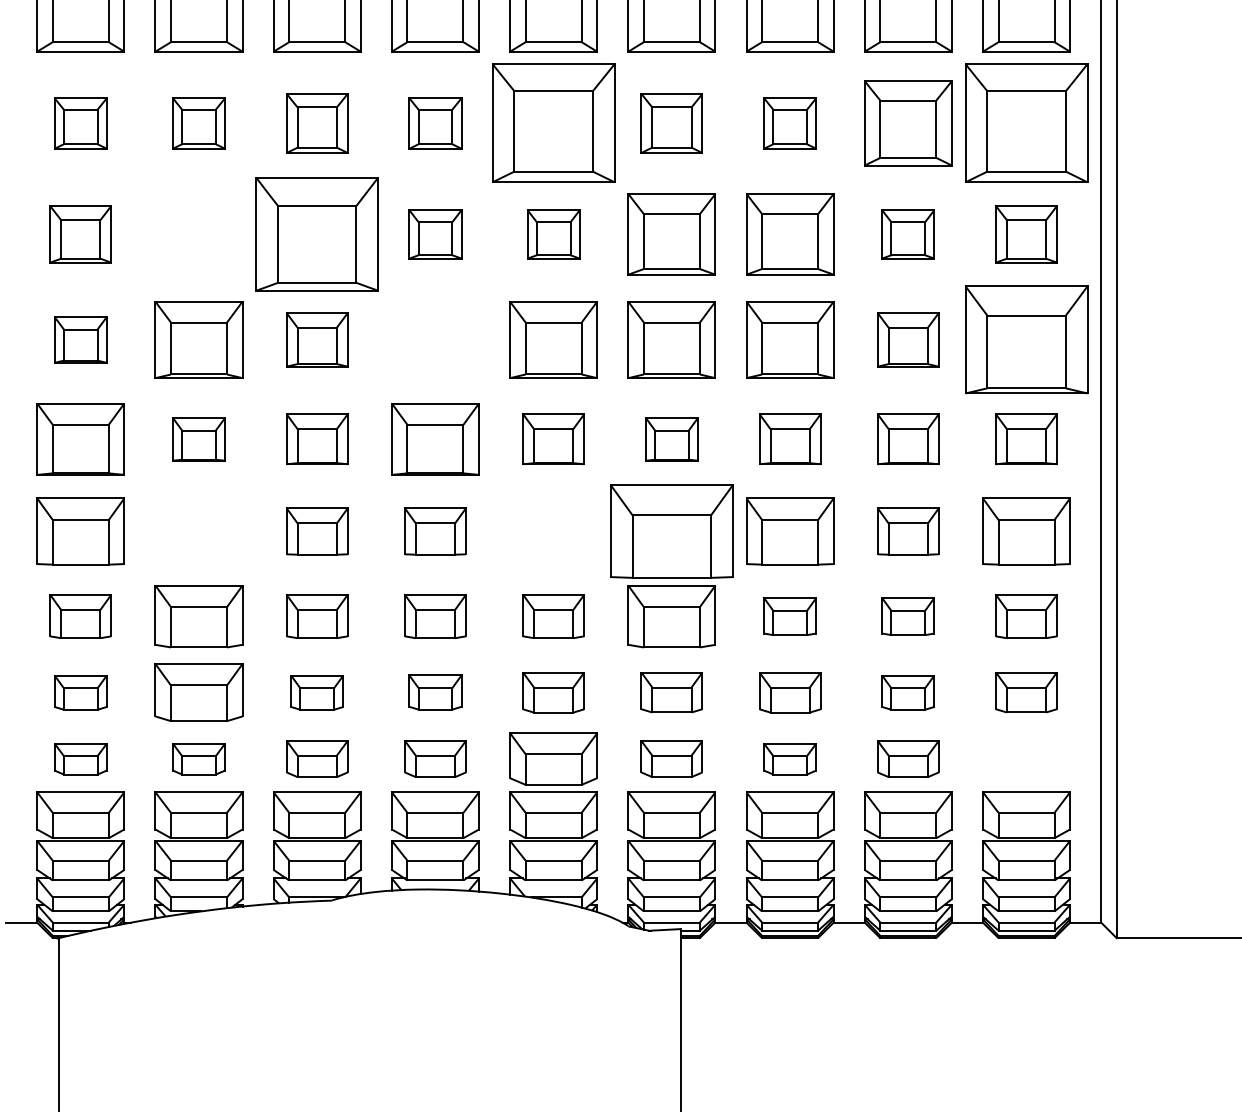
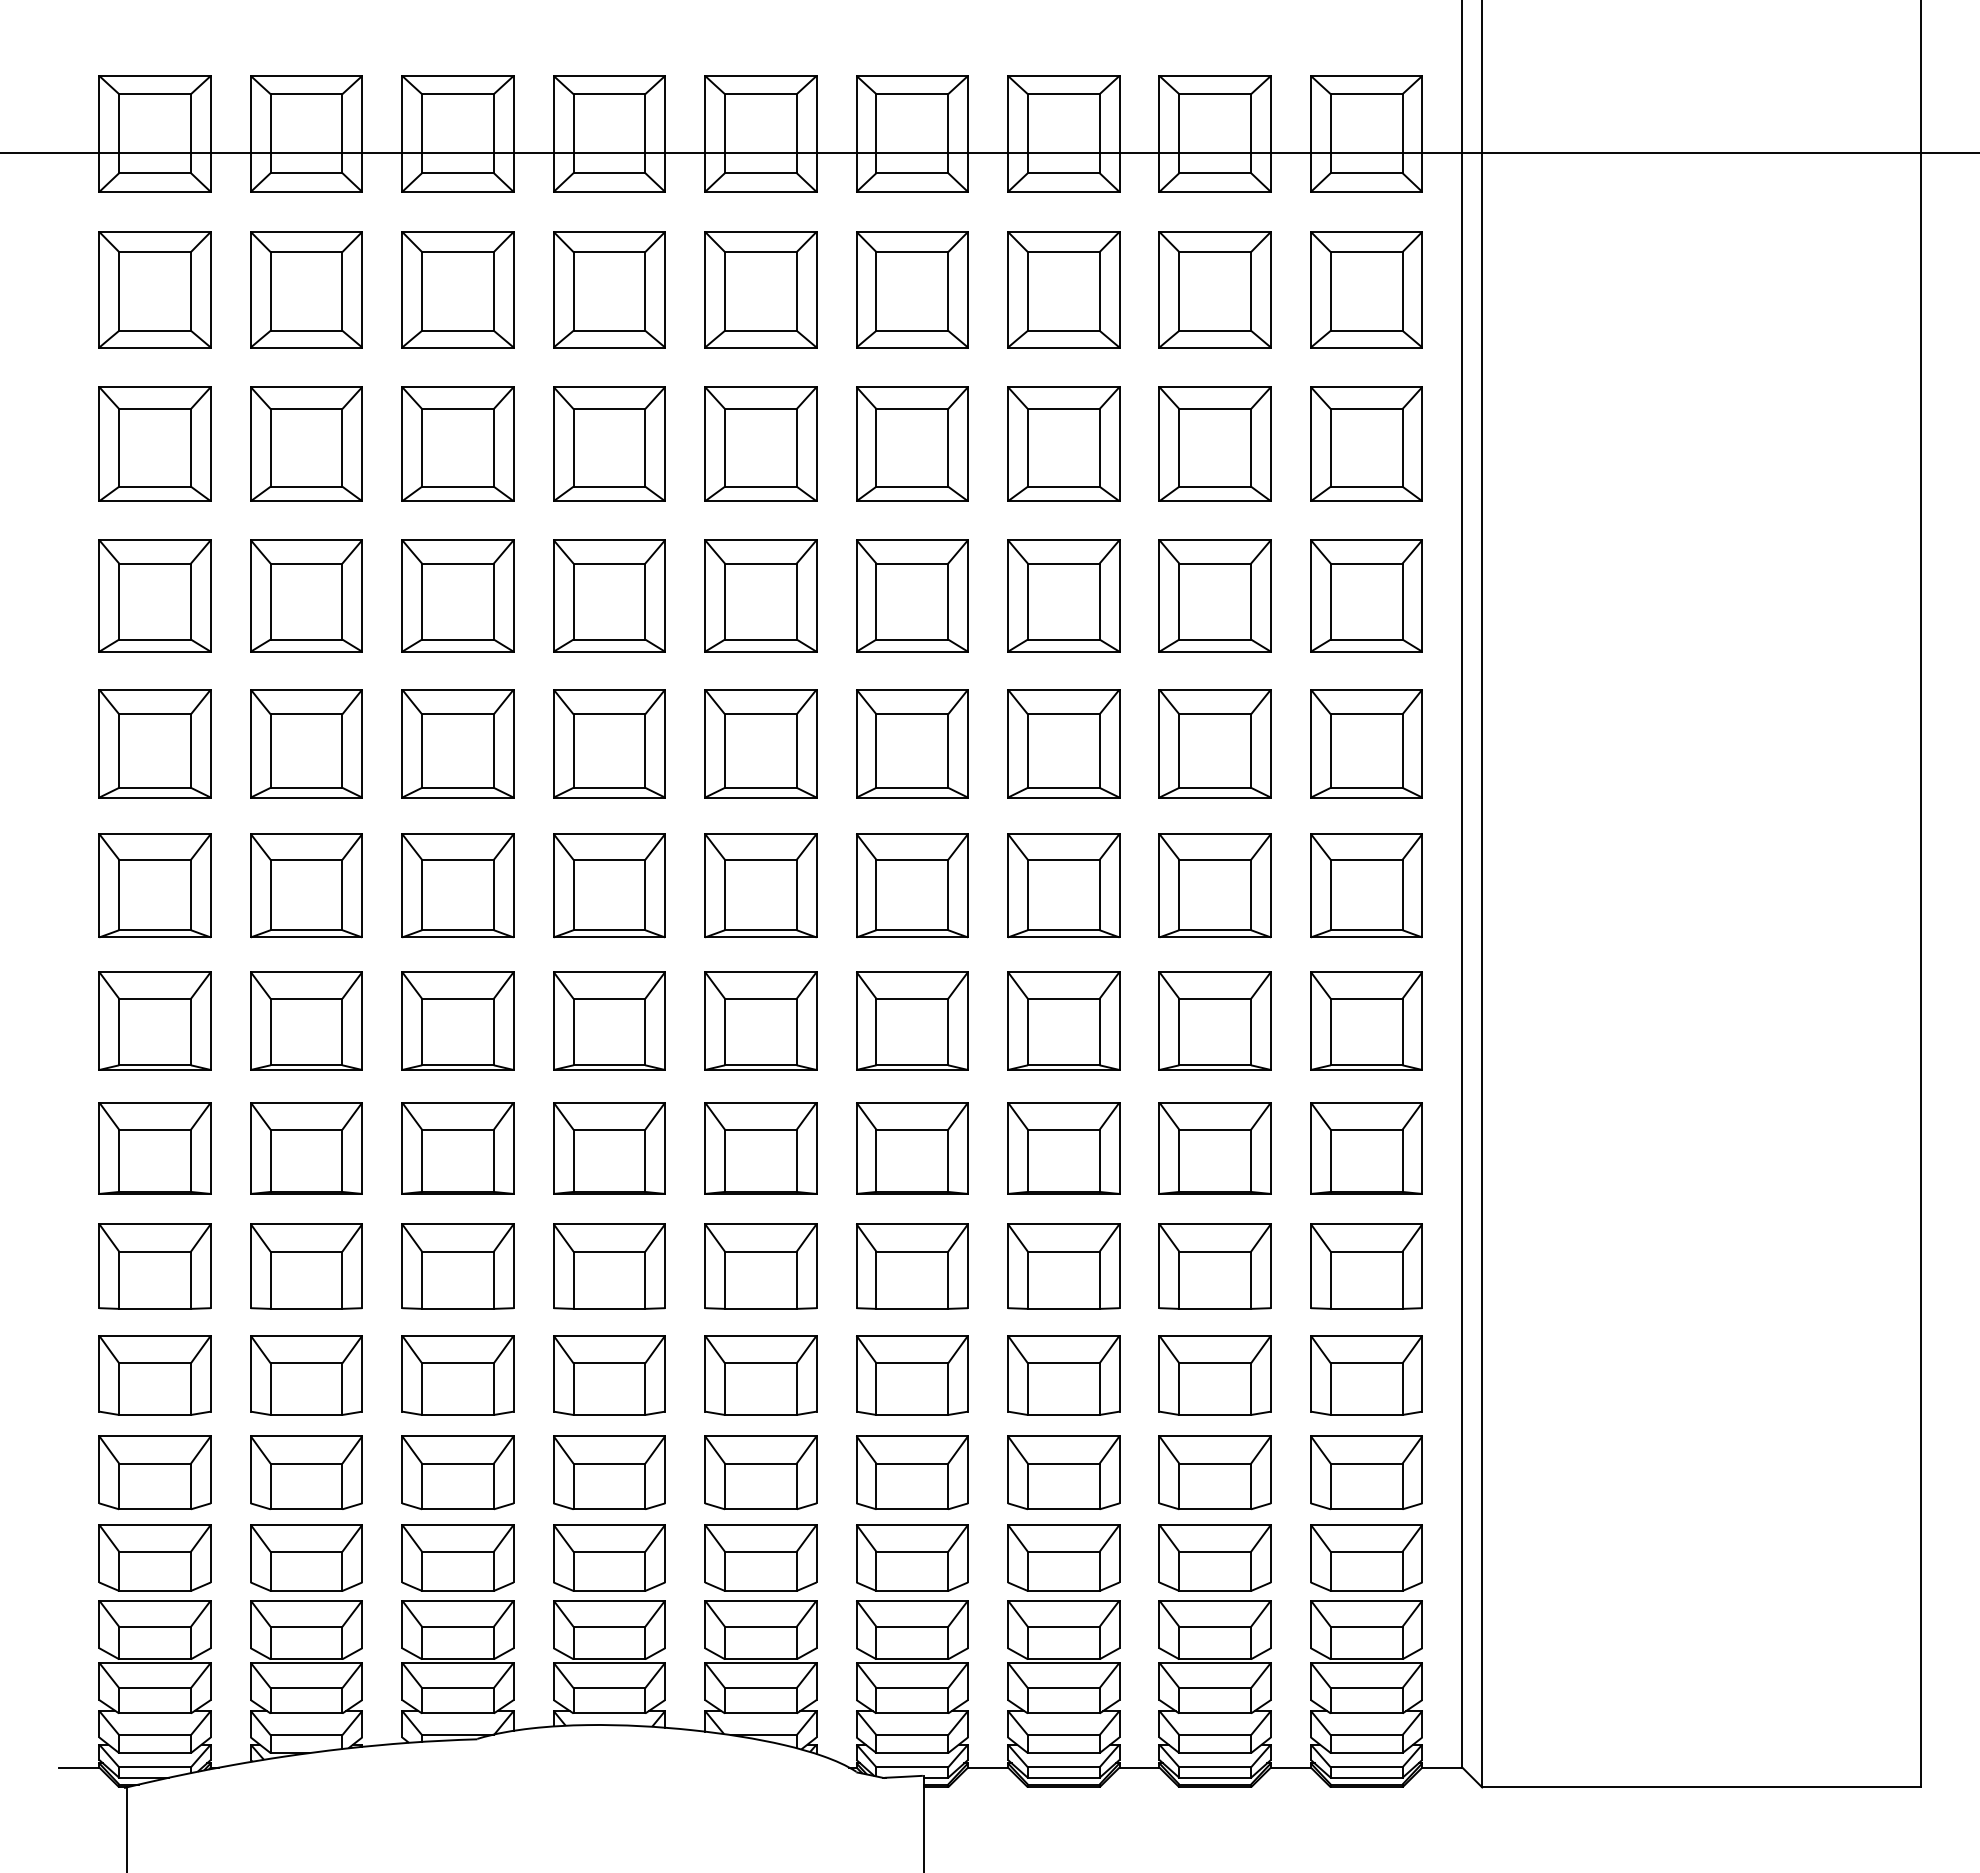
part: (80, 123) -> (154, 743), size x1.67
part: (198, 123) -> (306, 743), size x1.67
part: (316, 123) -> (457, 743), size x1.43
part: (435, 123) -> (609, 743), size x1.67
part: (553, 123) -> (760, 743), size x0.71
part: (672, 123) -> (912, 743), size x1.43
part: (789, 123) -> (1063, 743), size x1.67
part: (1026, 123) -> (1366, 743), size x0.71
part: (80, 234) -> (154, 885), size x1.43
part: (198, 234) -> (306, 885), added
part: (316, 234) -> (457, 885), size x0.71
part: (435, 234) -> (609, 885), size x1.67
part: (553, 234) -> (760, 885), size x1.67
part: (907, 234) -> (1214, 885), size x1.67
part: (1026, 234) -> (1366, 885), size x1.43
part: (80, 339) -> (154, 1020), size x1.67
part: (316, 339) -> (457, 1020), size x1.43
part: (435, 339) -> (609, 1020), added
part: (907, 339) -> (1214, 1020), size x1.43
part: (1026, 339) -> (1366, 1020), size x0.71
part: (198, 439) -> (306, 1148), size x1.67
part: (316, 439) -> (457, 1148), size x1.43
part: (553, 439) -> (760, 1148), size x1.43
part: (672, 439) -> (912, 1148), size x1.67
part: (789, 439) -> (1063, 1148), size x1.43
part: (907, 439) -> (1214, 1148), size x1.43
part: (1026, 439) -> (1366, 1148), size x1.43
part: (198, 531) -> (306, 1266), added
part: (316, 531) -> (457, 1266), size x1.43
part: (435, 531) -> (609, 1266), size x1.43
part: (553, 531) -> (760, 1266), added
part: (672, 531) -> (912, 1266), size x0.71
part: (907, 531) -> (1214, 1266), size x1.43
part: (80, 616) -> (154, 1375), size x1.43
part: (316, 616) -> (457, 1375), size x1.43
part: (435, 616) -> (609, 1375), size x1.43
part: (553, 616) -> (760, 1375), size x1.43
part: (789, 616) -> (1063, 1375), size x1.67
part: (907, 616) -> (1214, 1375), size x1.67
part: (1026, 616) -> (1366, 1375), size x1.43
part: (80, 692) -> (154, 1472), size x1.67
part: (316, 692) -> (457, 1472), size x1.67
part: (435, 692) -> (609, 1472), size x1.67
part: (553, 692) -> (760, 1472), size x1.43
part: (672, 692) -> (912, 1472), size x1.43
part: (789, 692) -> (1063, 1472), size x1.43
part: (907, 692) -> (1214, 1472), size x1.67
part: (1026, 692) -> (1366, 1472), size x1.43
part: (80, 758) -> (154, 1557), size x1.67
part: (198, 758) -> (306, 1557), size x1.67
part: (316, 758) -> (457, 1557), size x1.43
part: (435, 758) -> (609, 1557), size x1.43
part: (672, 758) -> (912, 1557), size x1.43
part: (789, 758) -> (1063, 1557), size x1.67
part: (907, 758) -> (1214, 1557), size x1.43
part: (1026, 758) -> (1366, 1557), added

